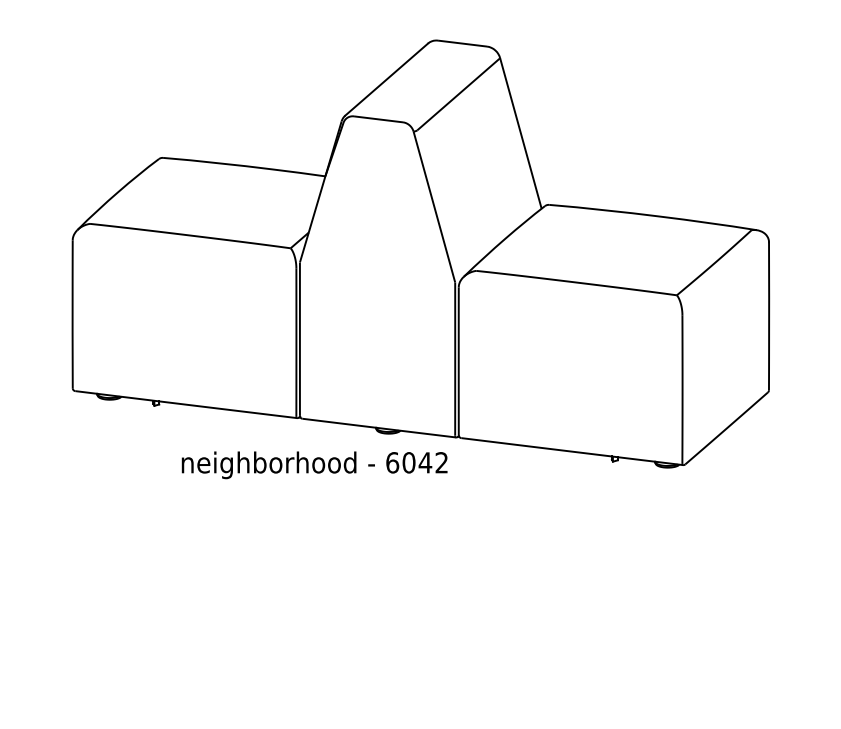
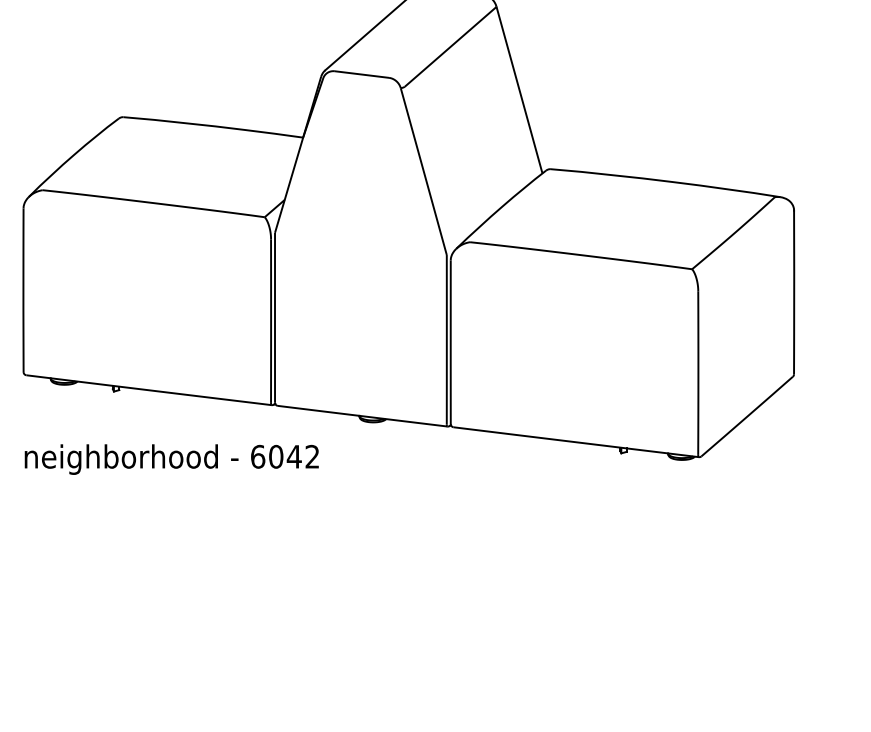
text: (314, 465) -> (171, 459), moved

